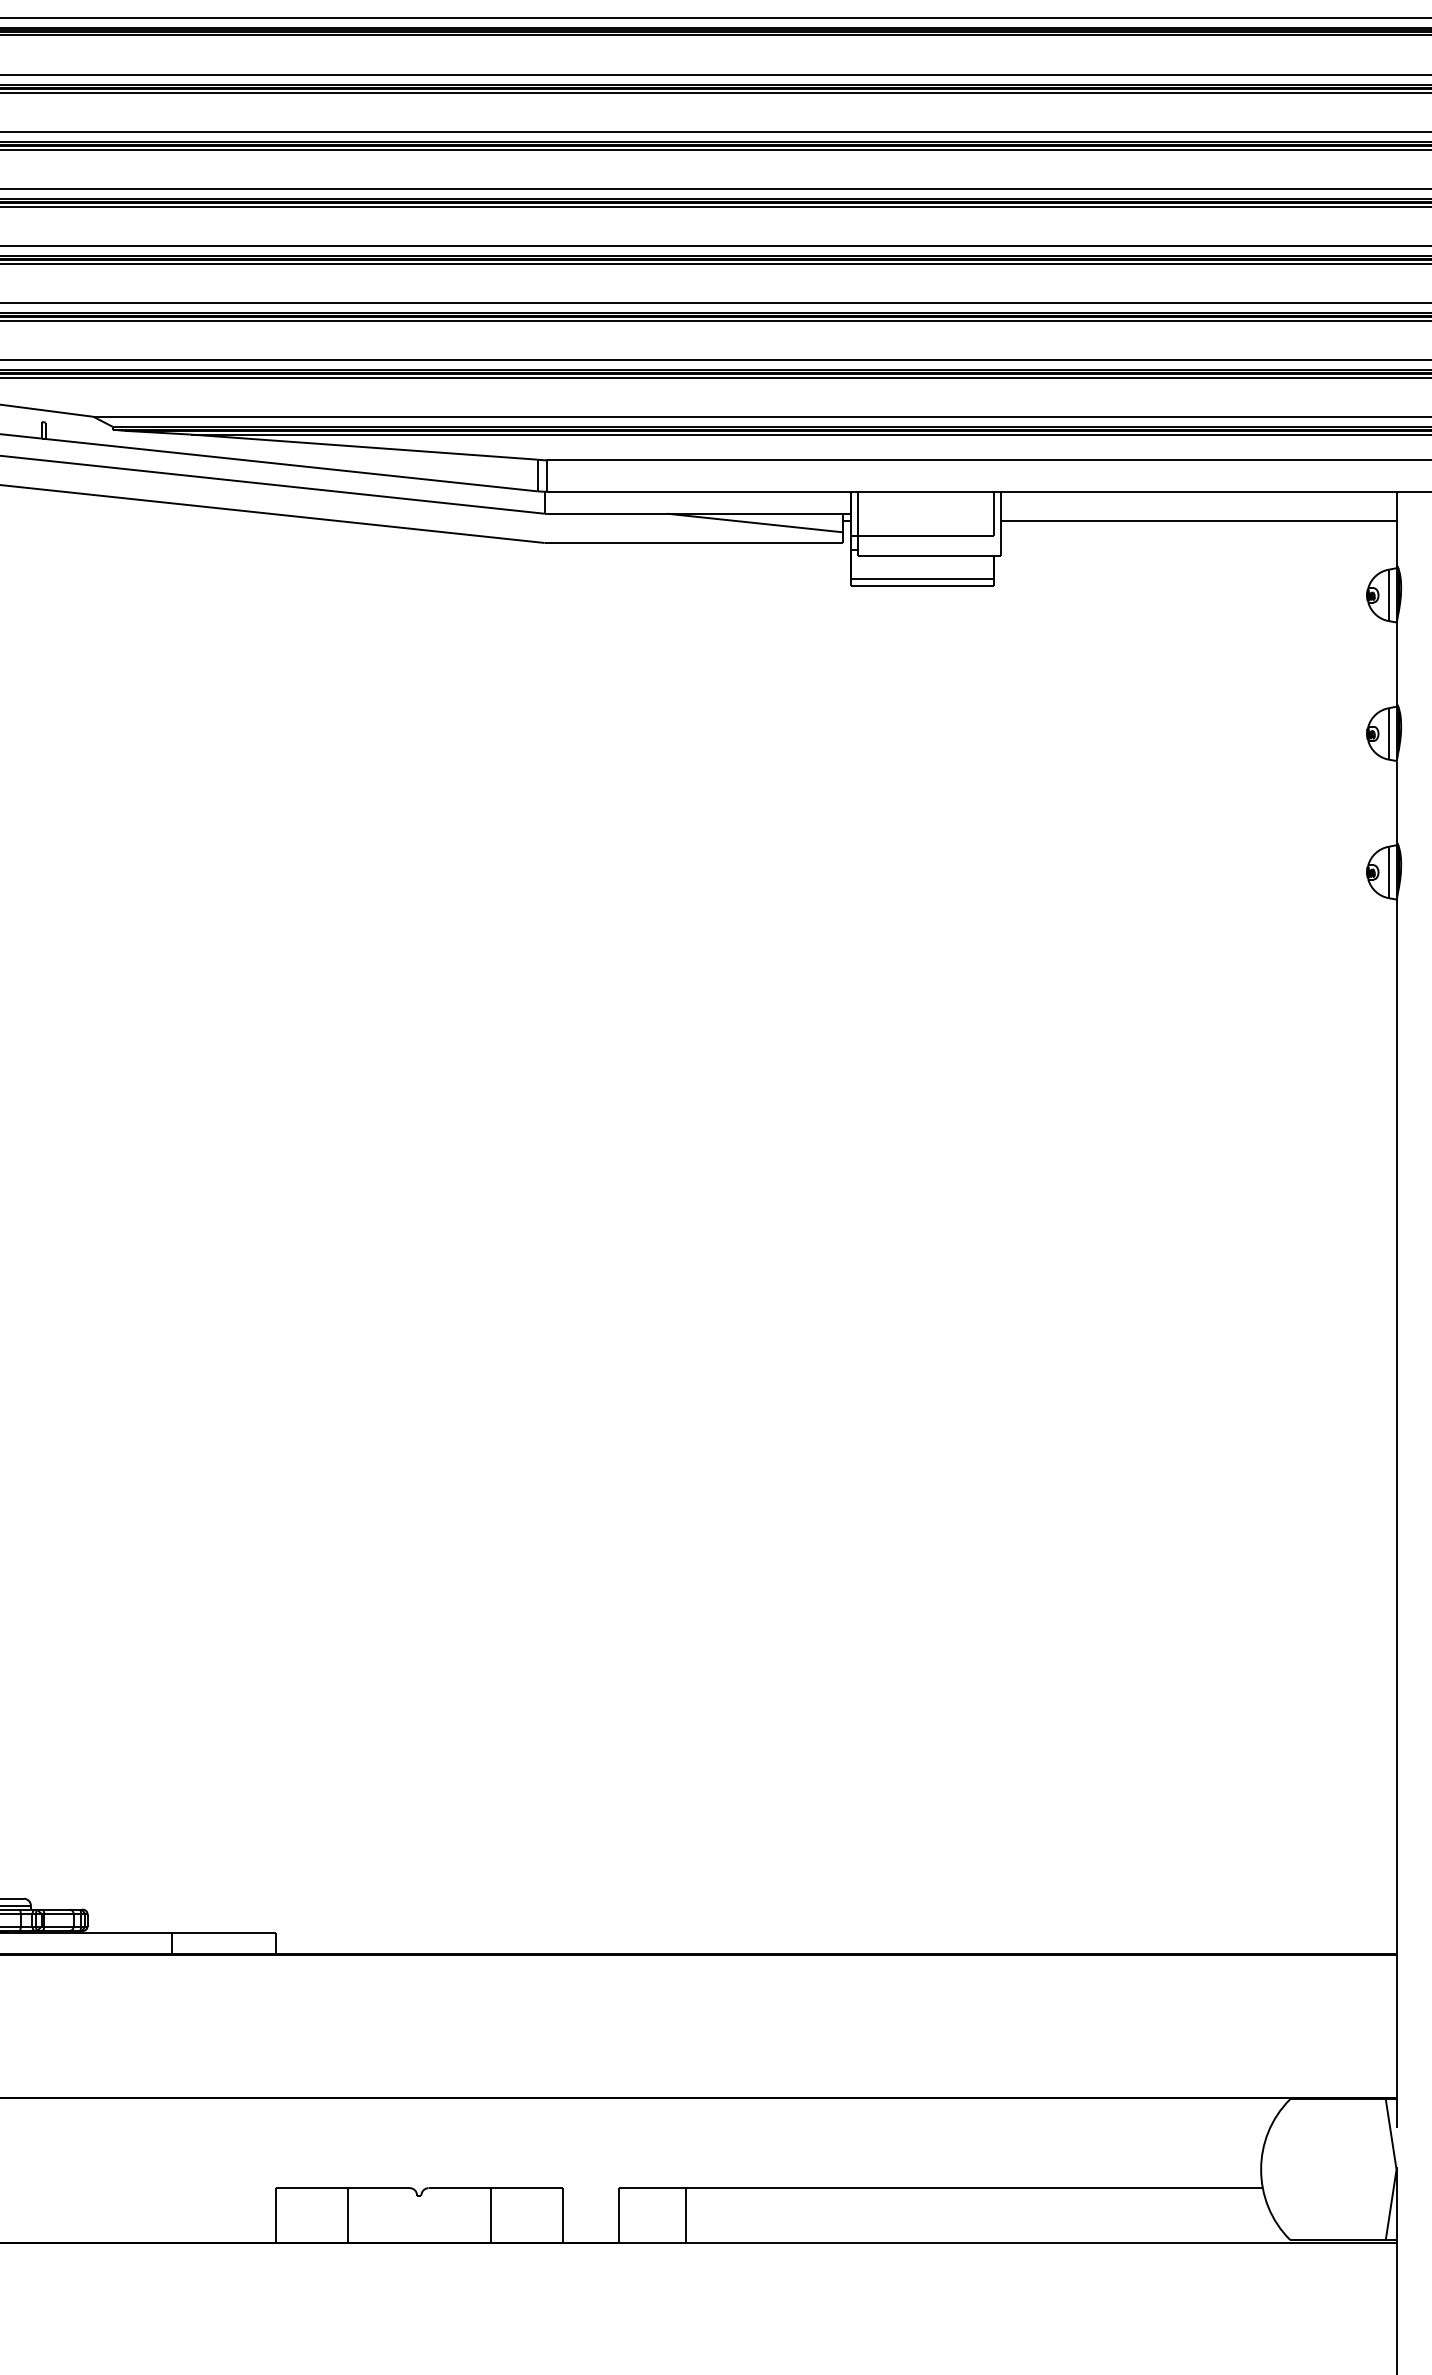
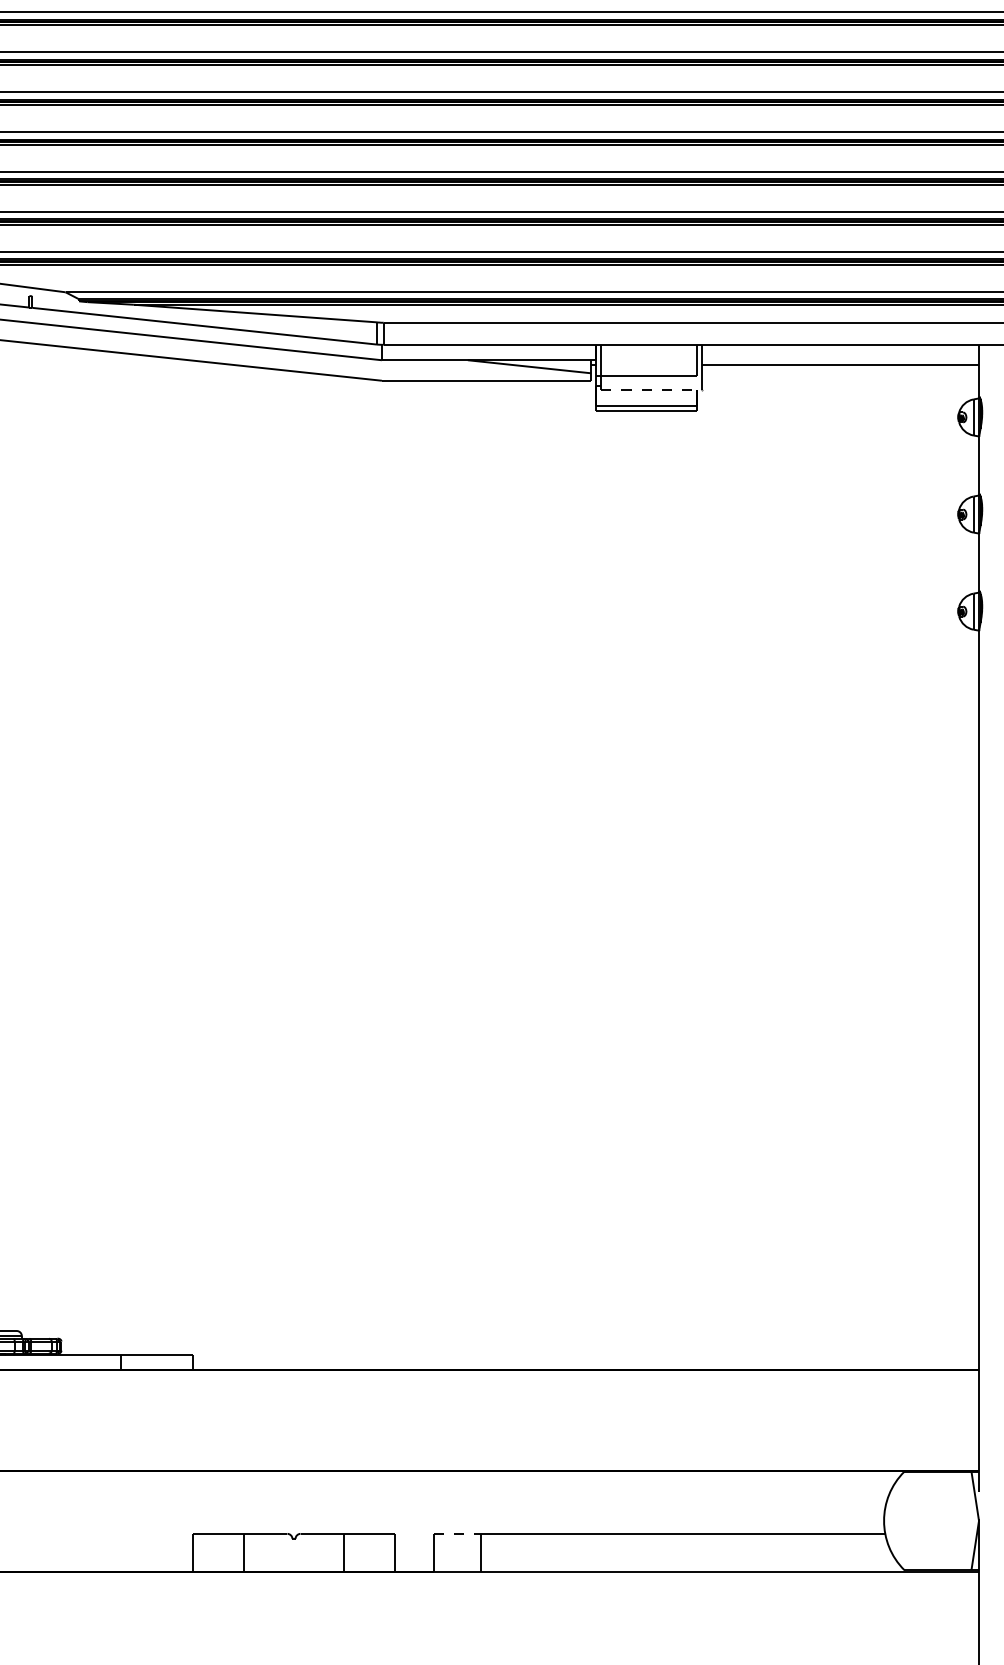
line: (930, 556) -> (652, 390), solid -> dashed
line: (652, 2187) -> (457, 1533), solid -> dashed

